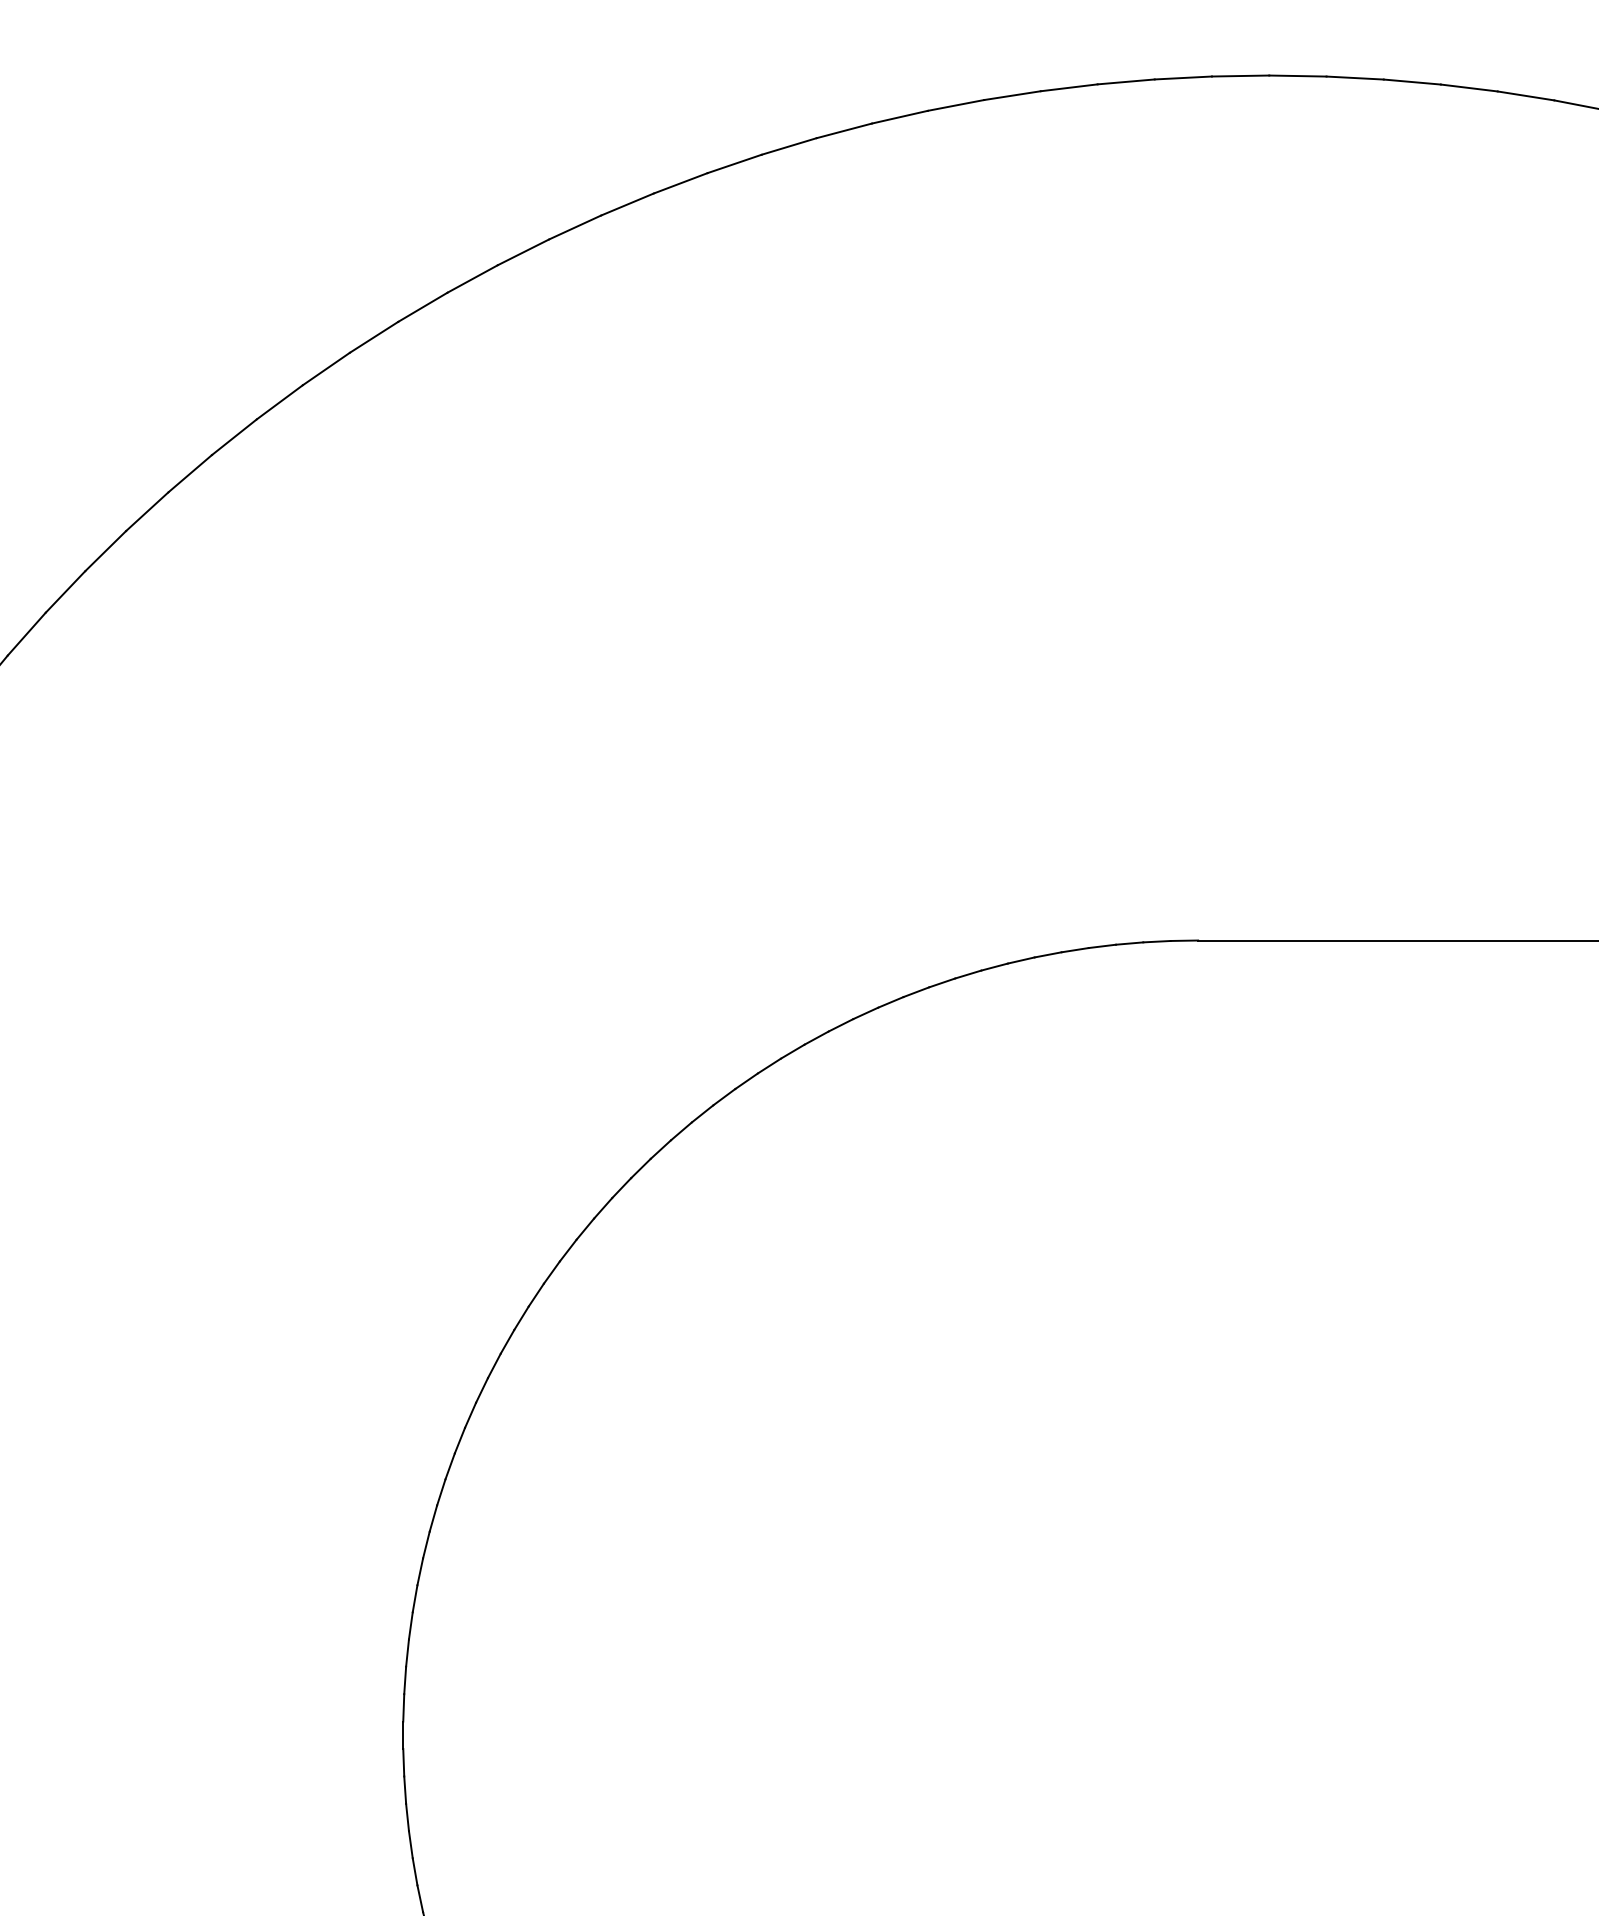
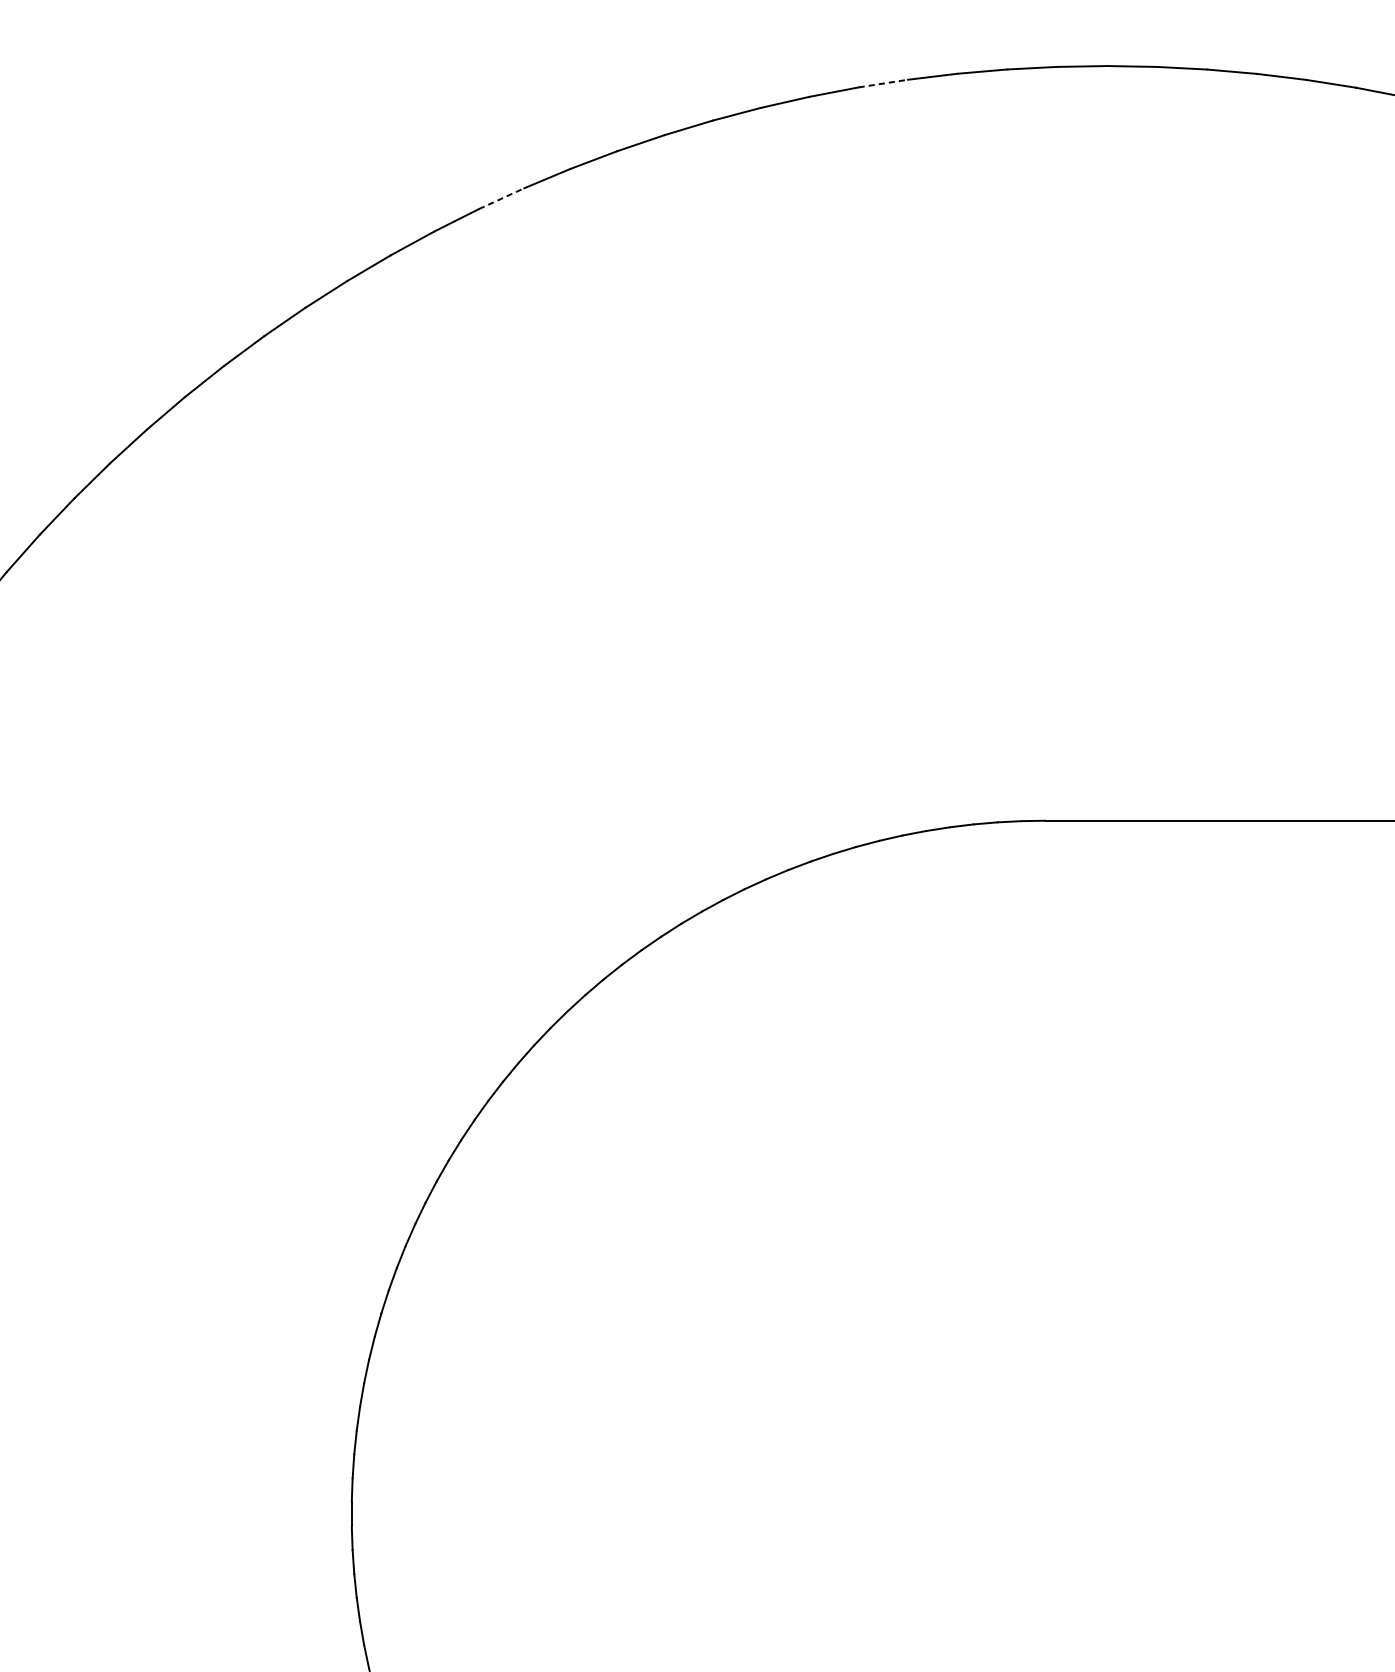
line: (1012, 95) -> (883, 83), solid -> dashed
line: (575, 227) -> (502, 198), solid -> dashed

